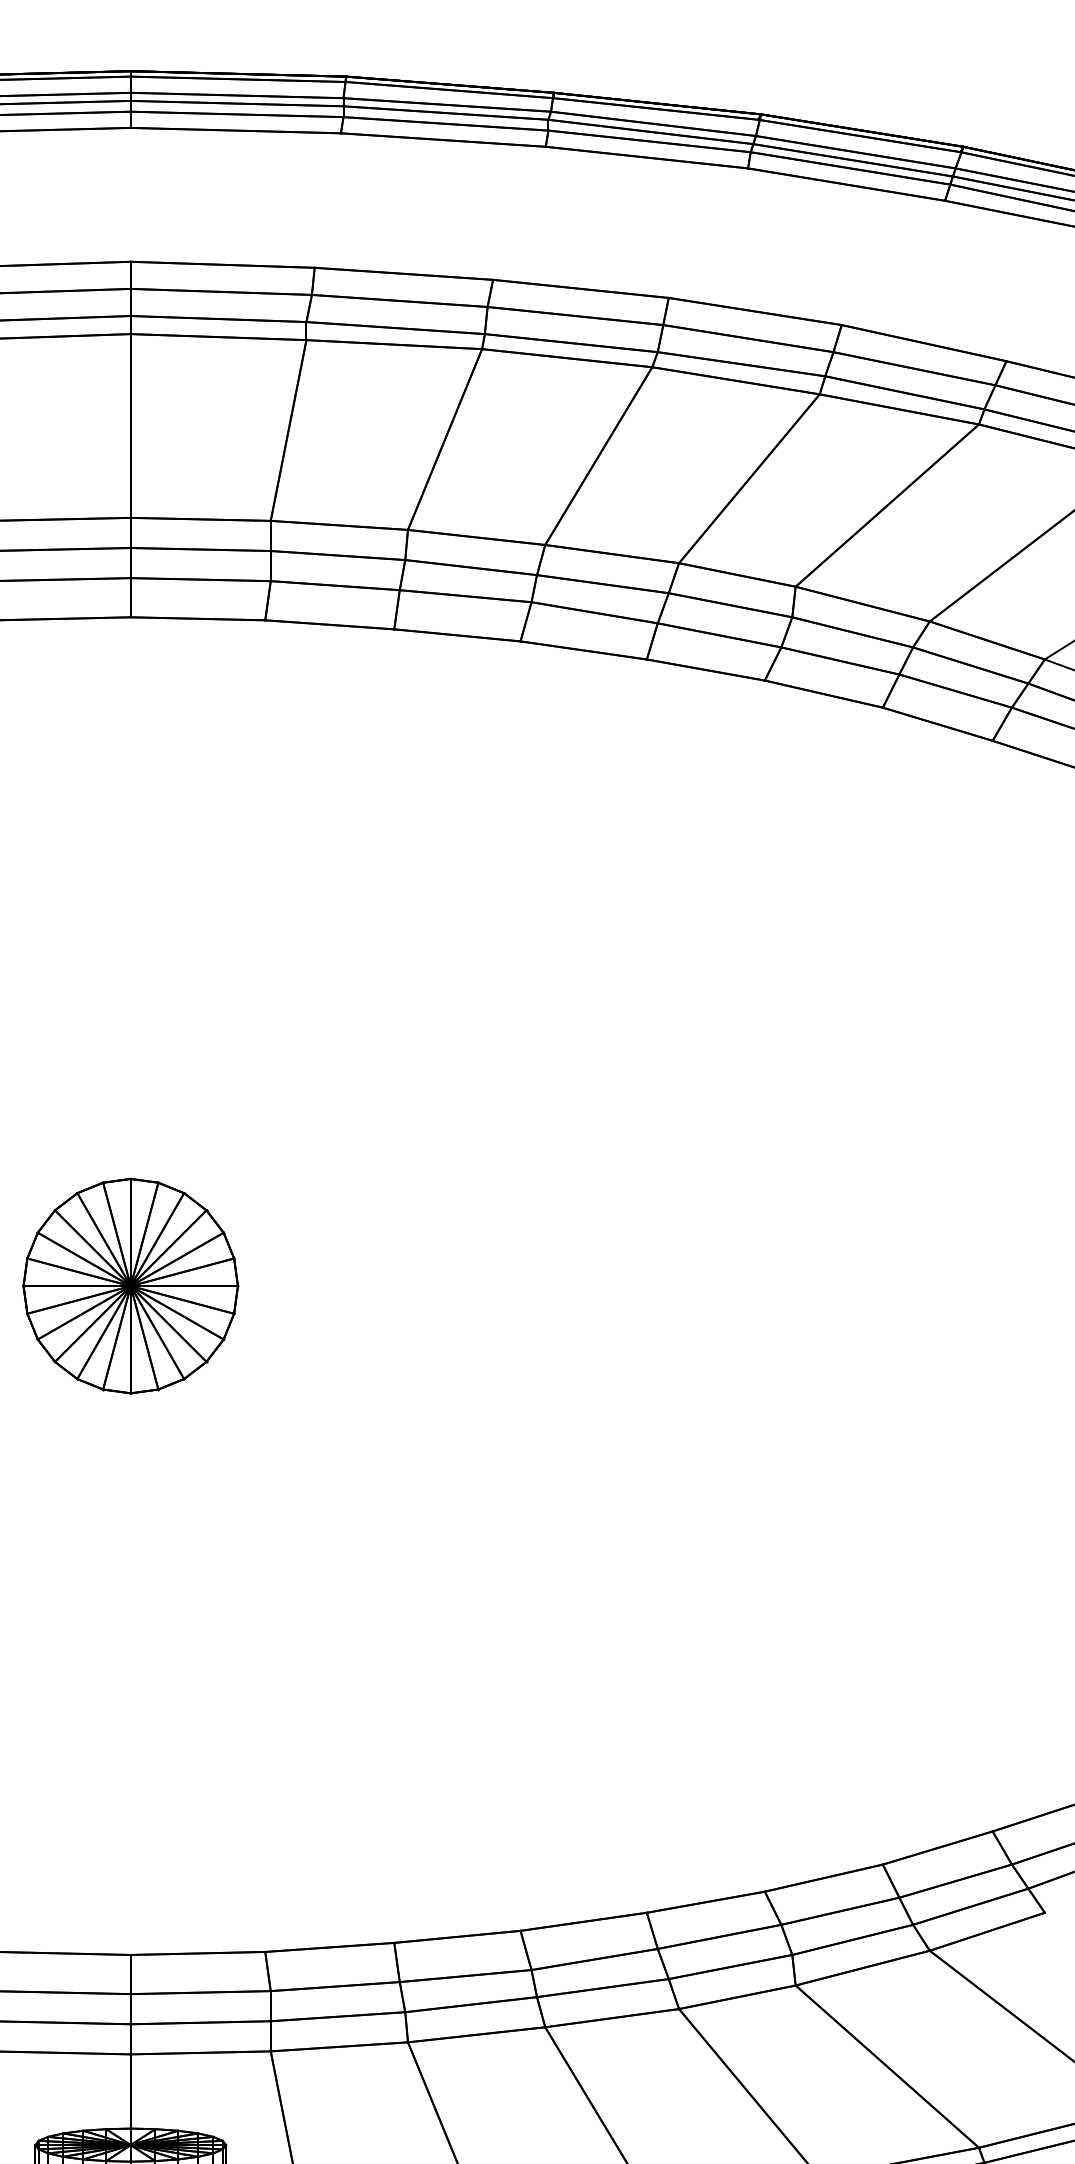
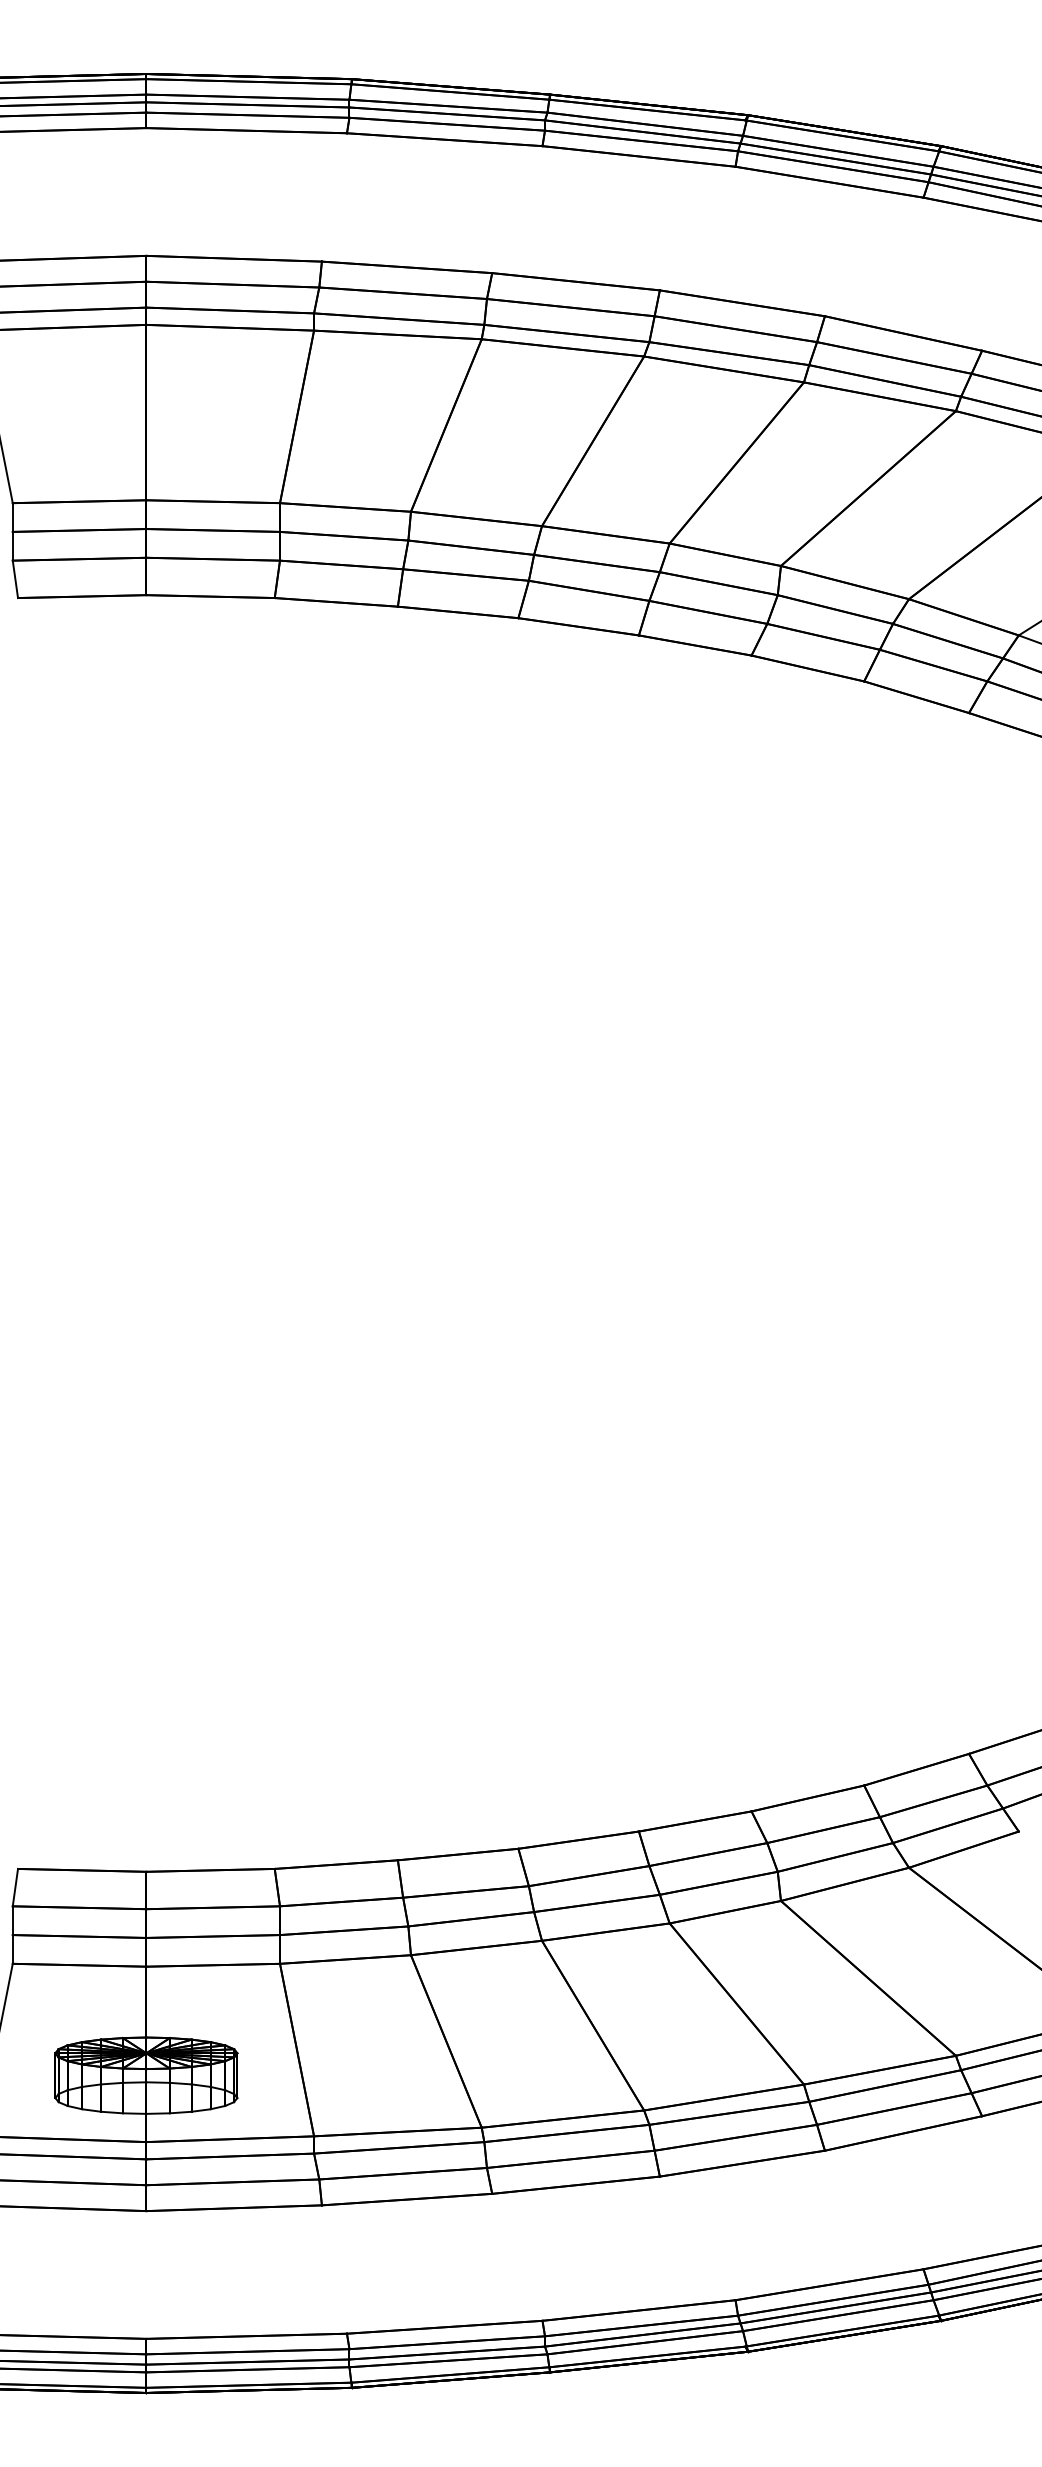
part: (130, 1286) -> (146, 1233), removed

